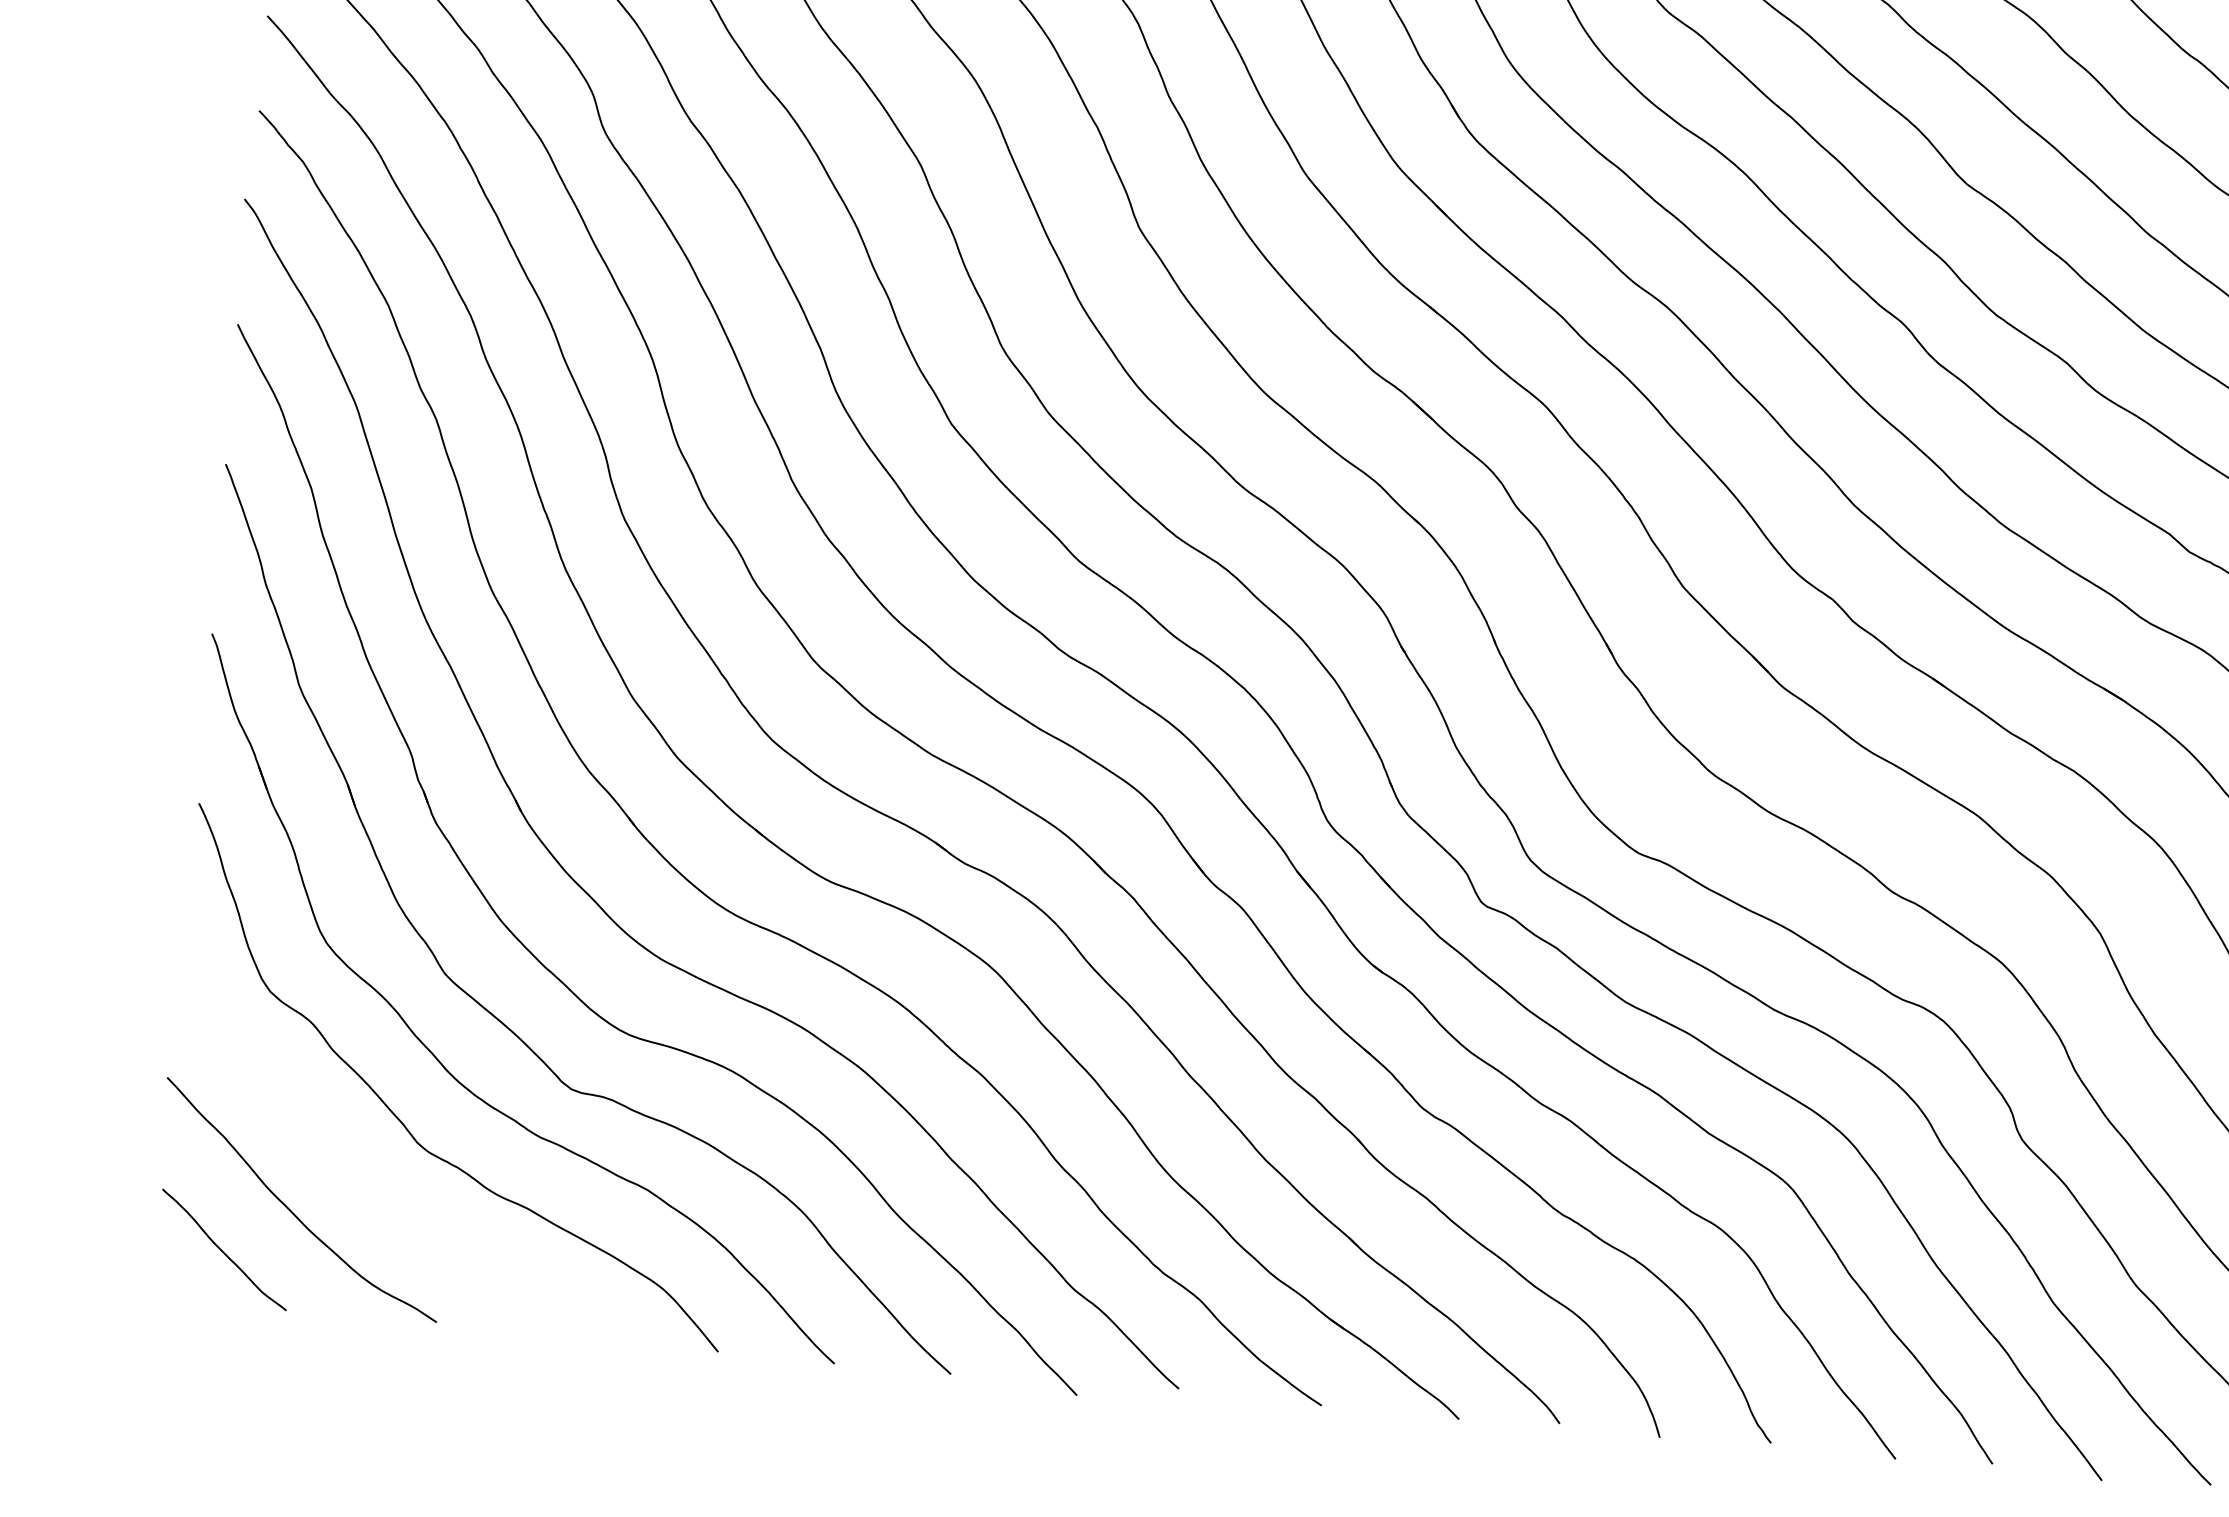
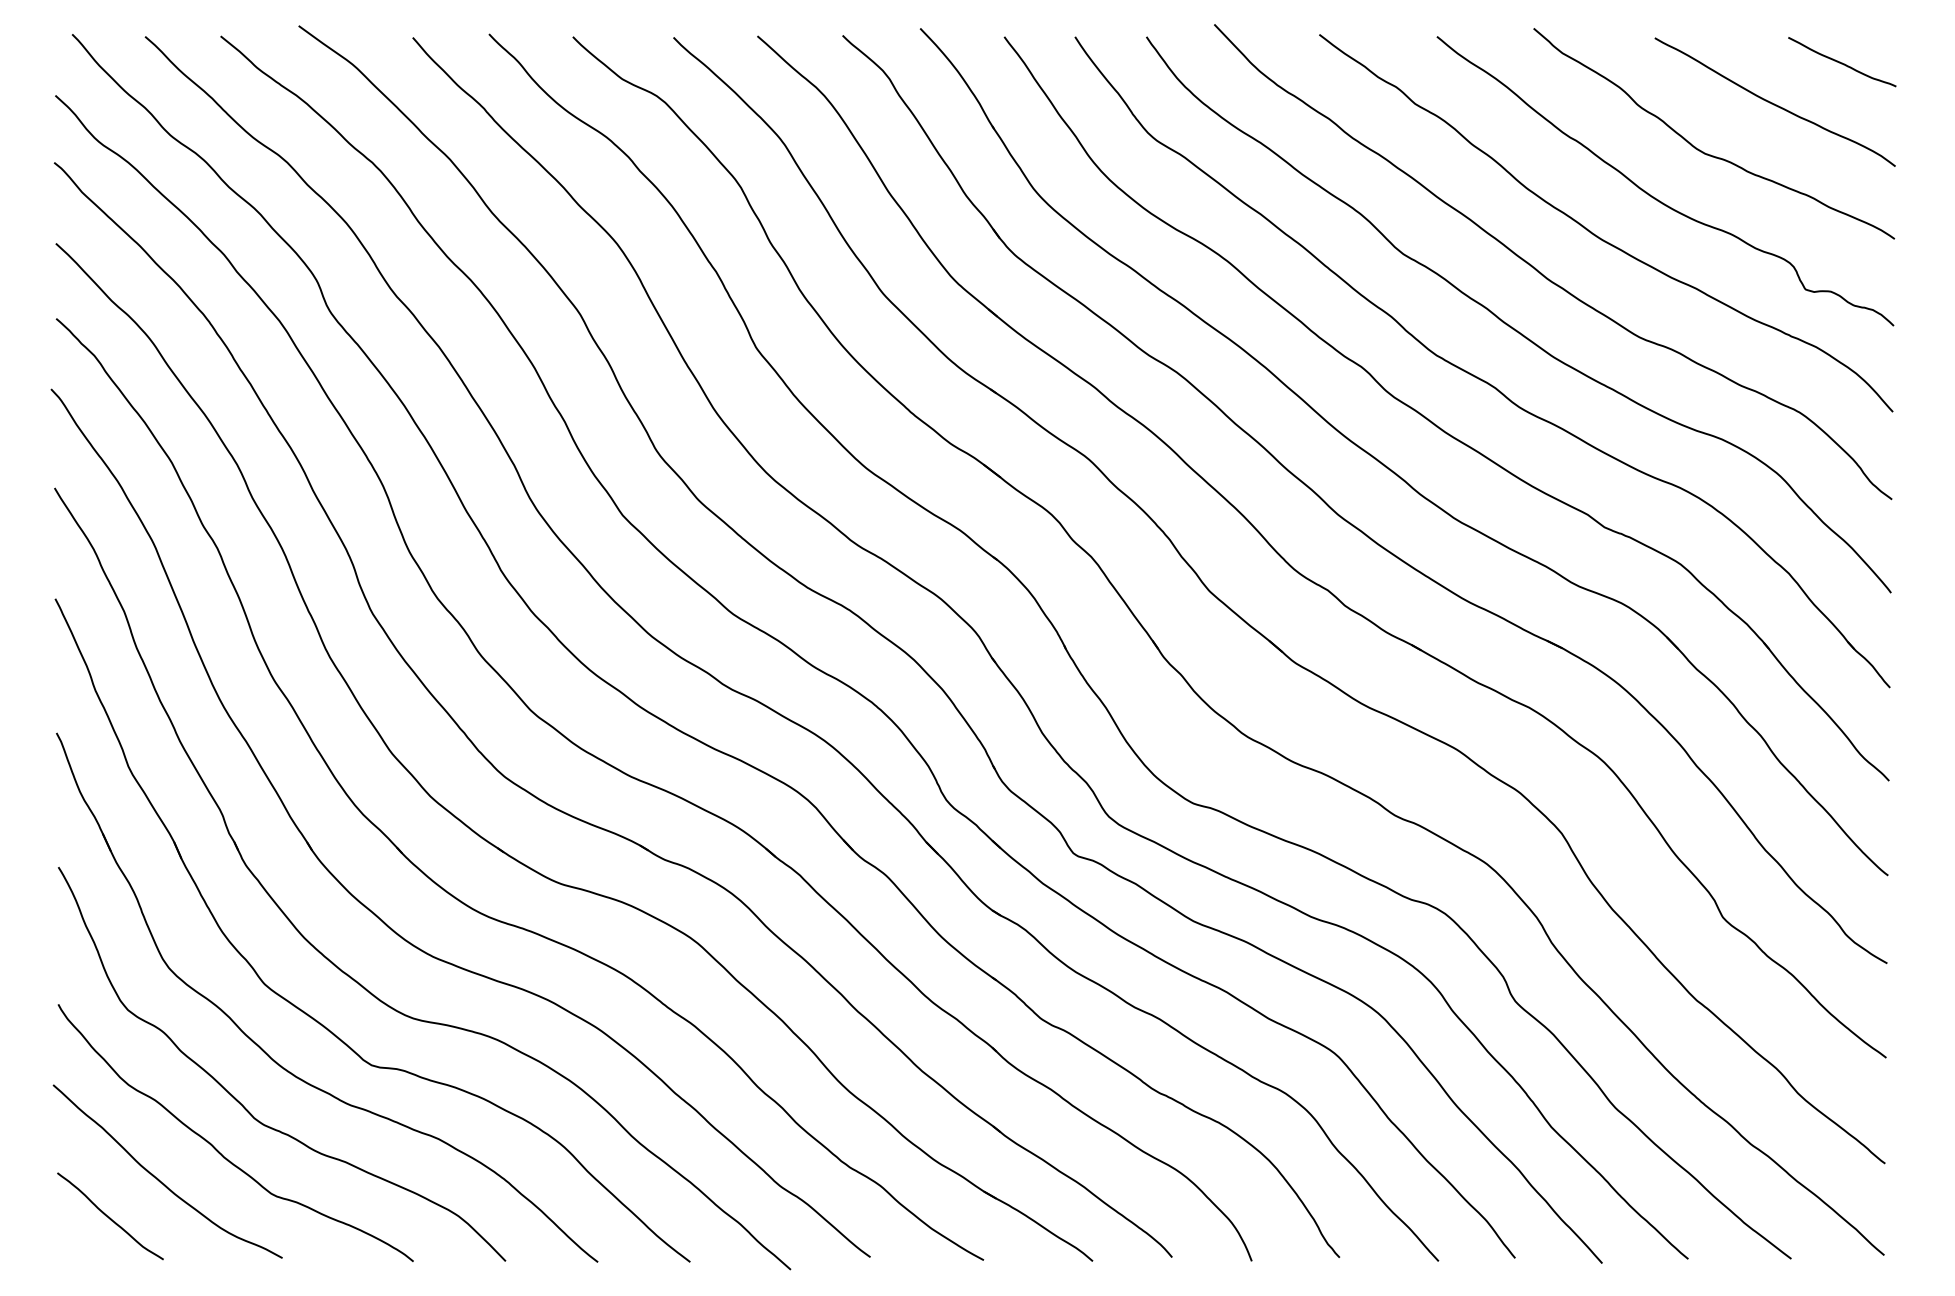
curve: (367, 1177) -> (217, 1149), added

